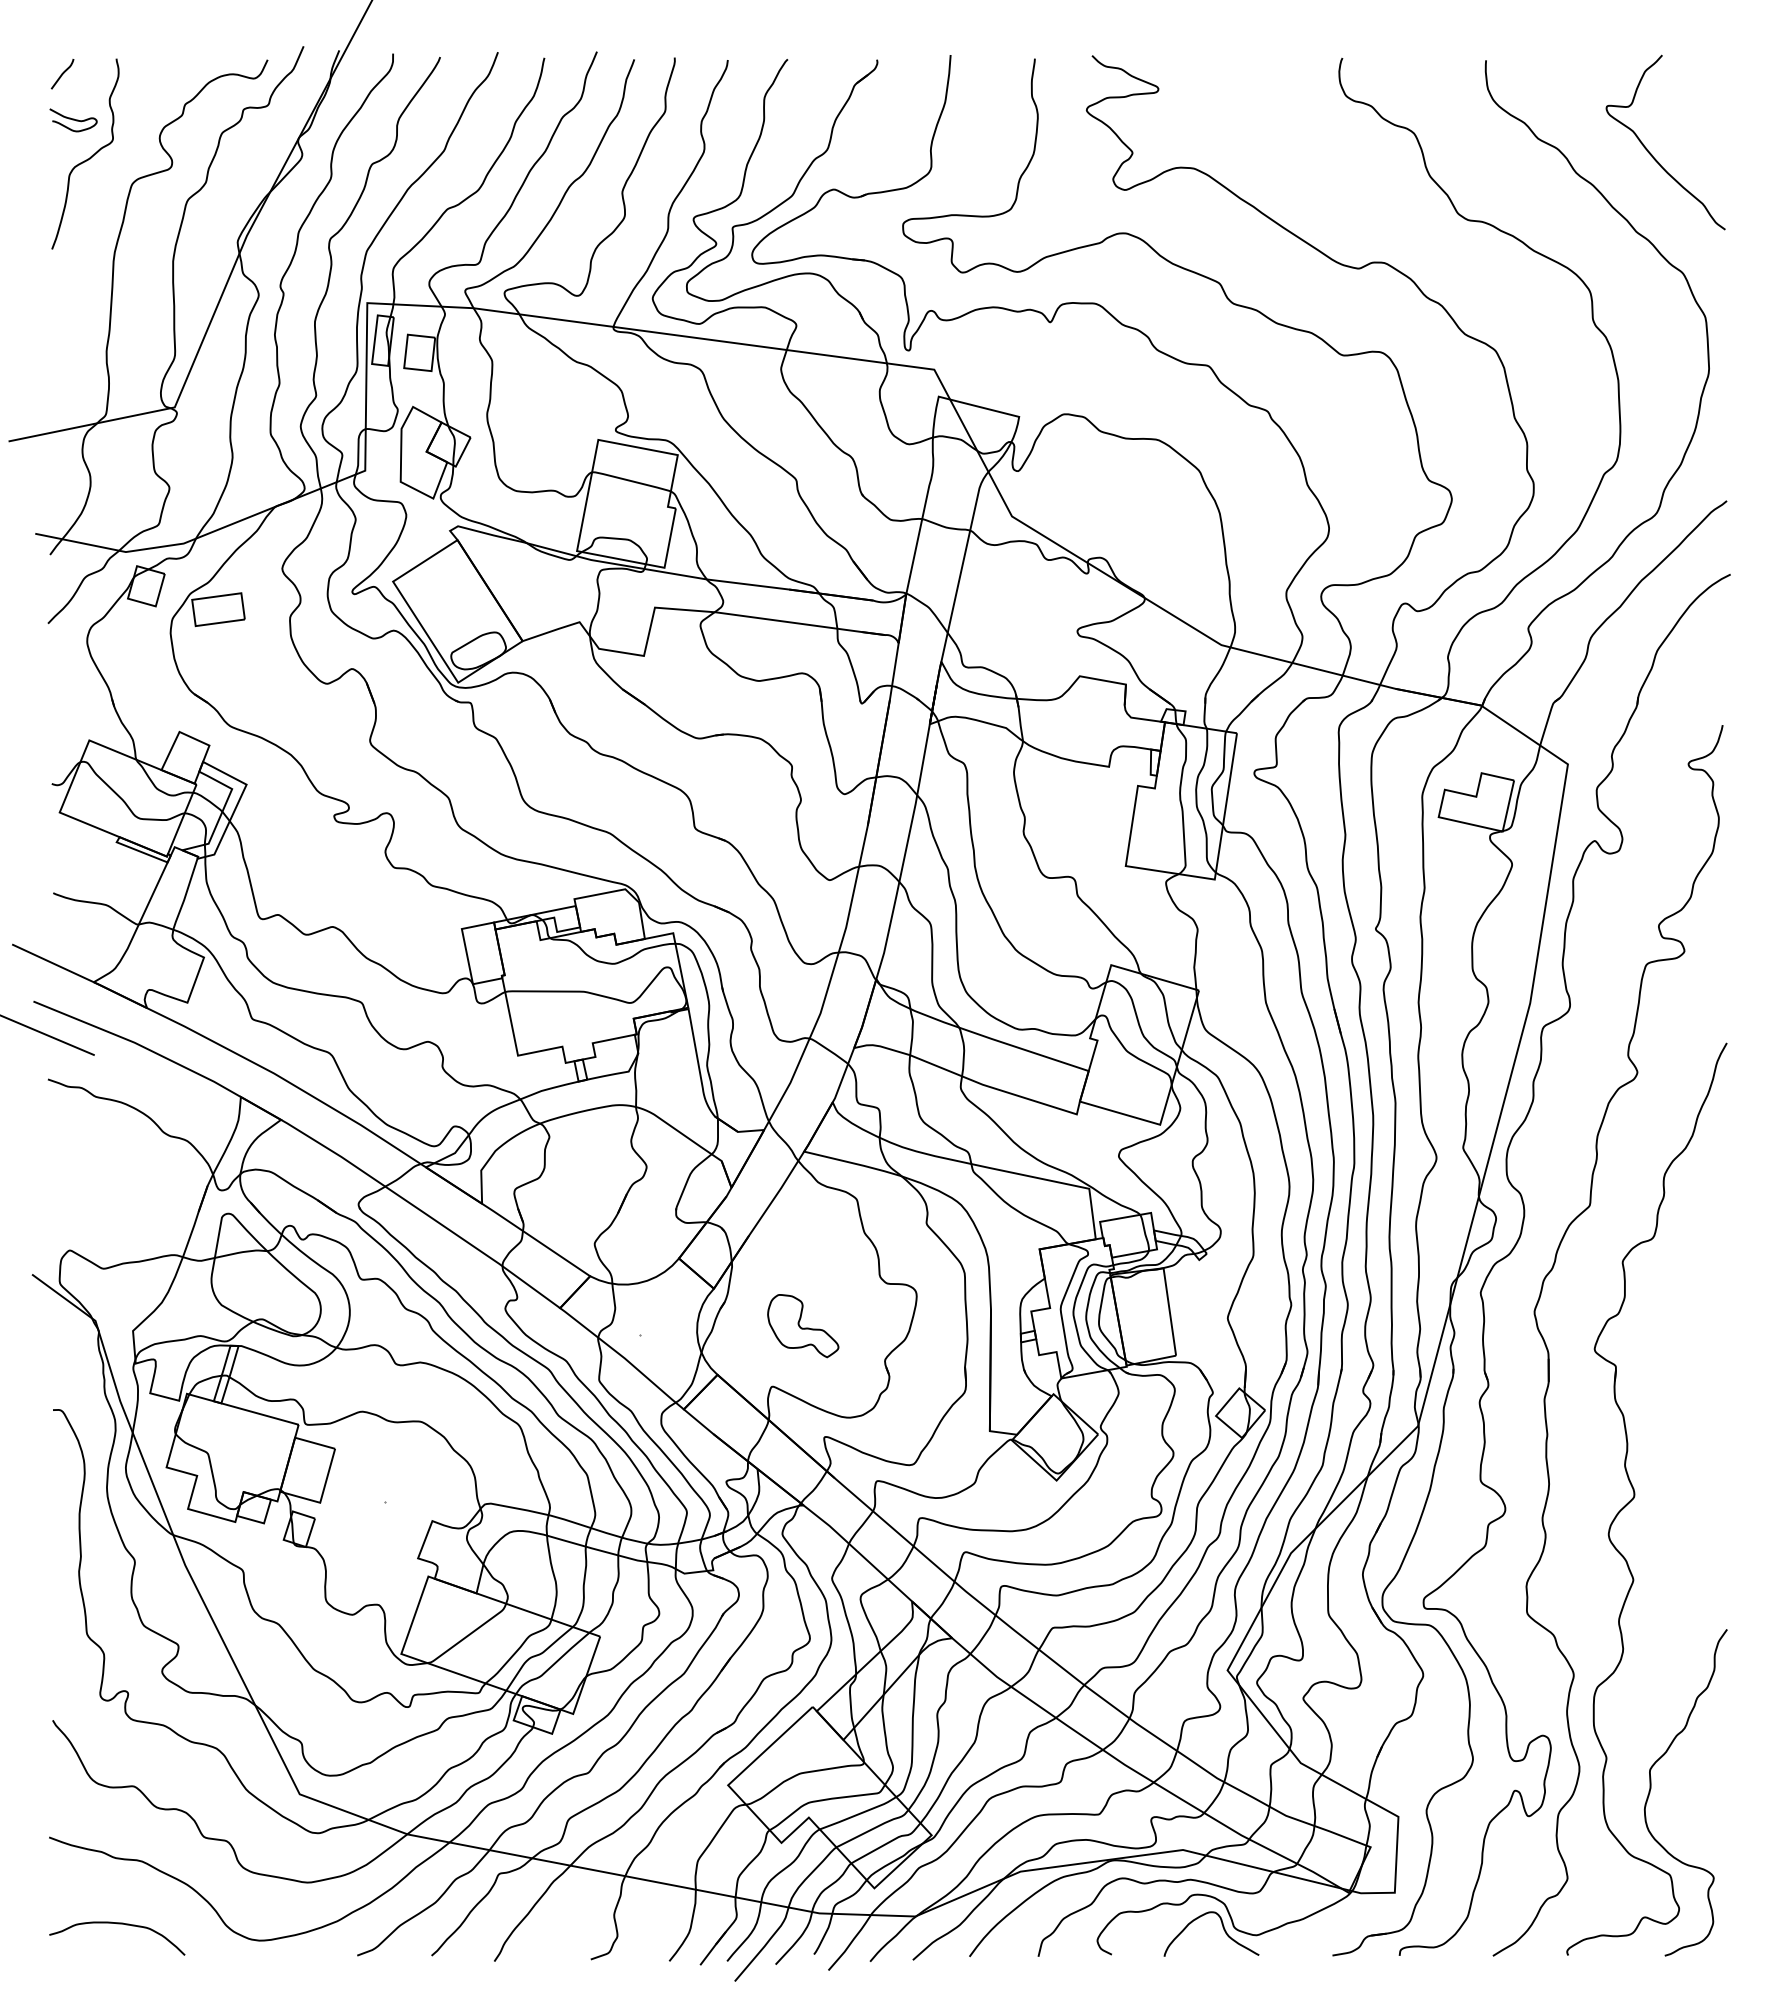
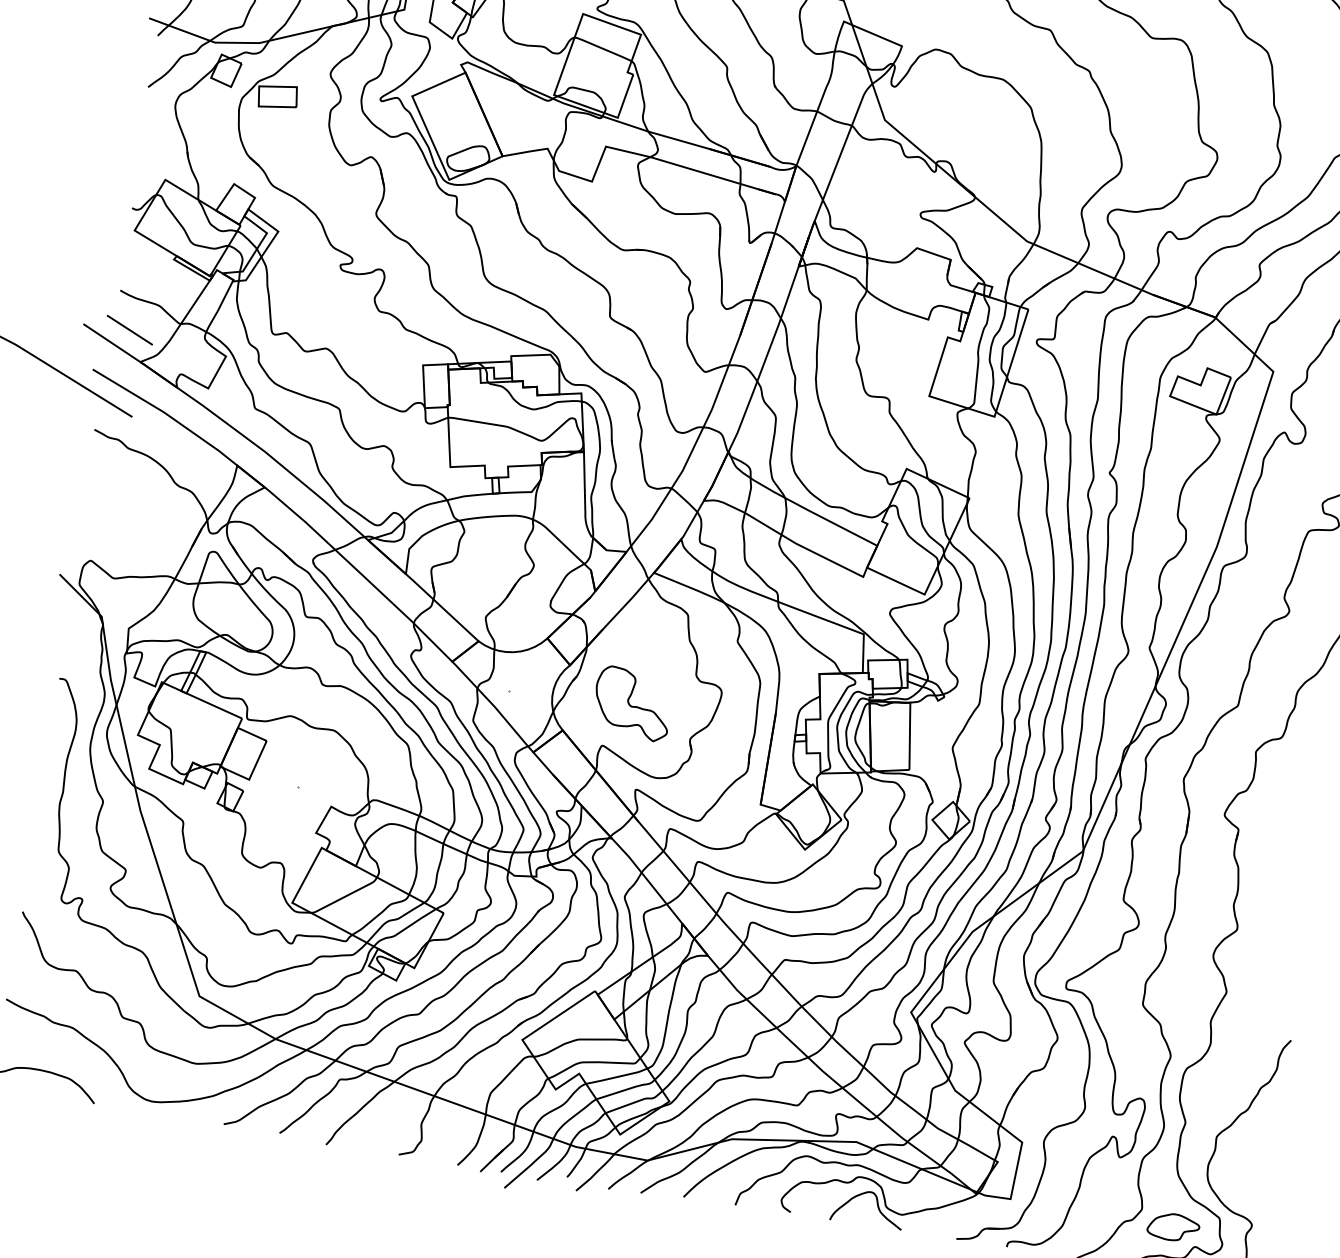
line: (73, 942) -> (129, 329), added
part: (803, 1325) -> (633, 703), size x1.43
part: (1611, 1896) -> (1172, 1227), added

